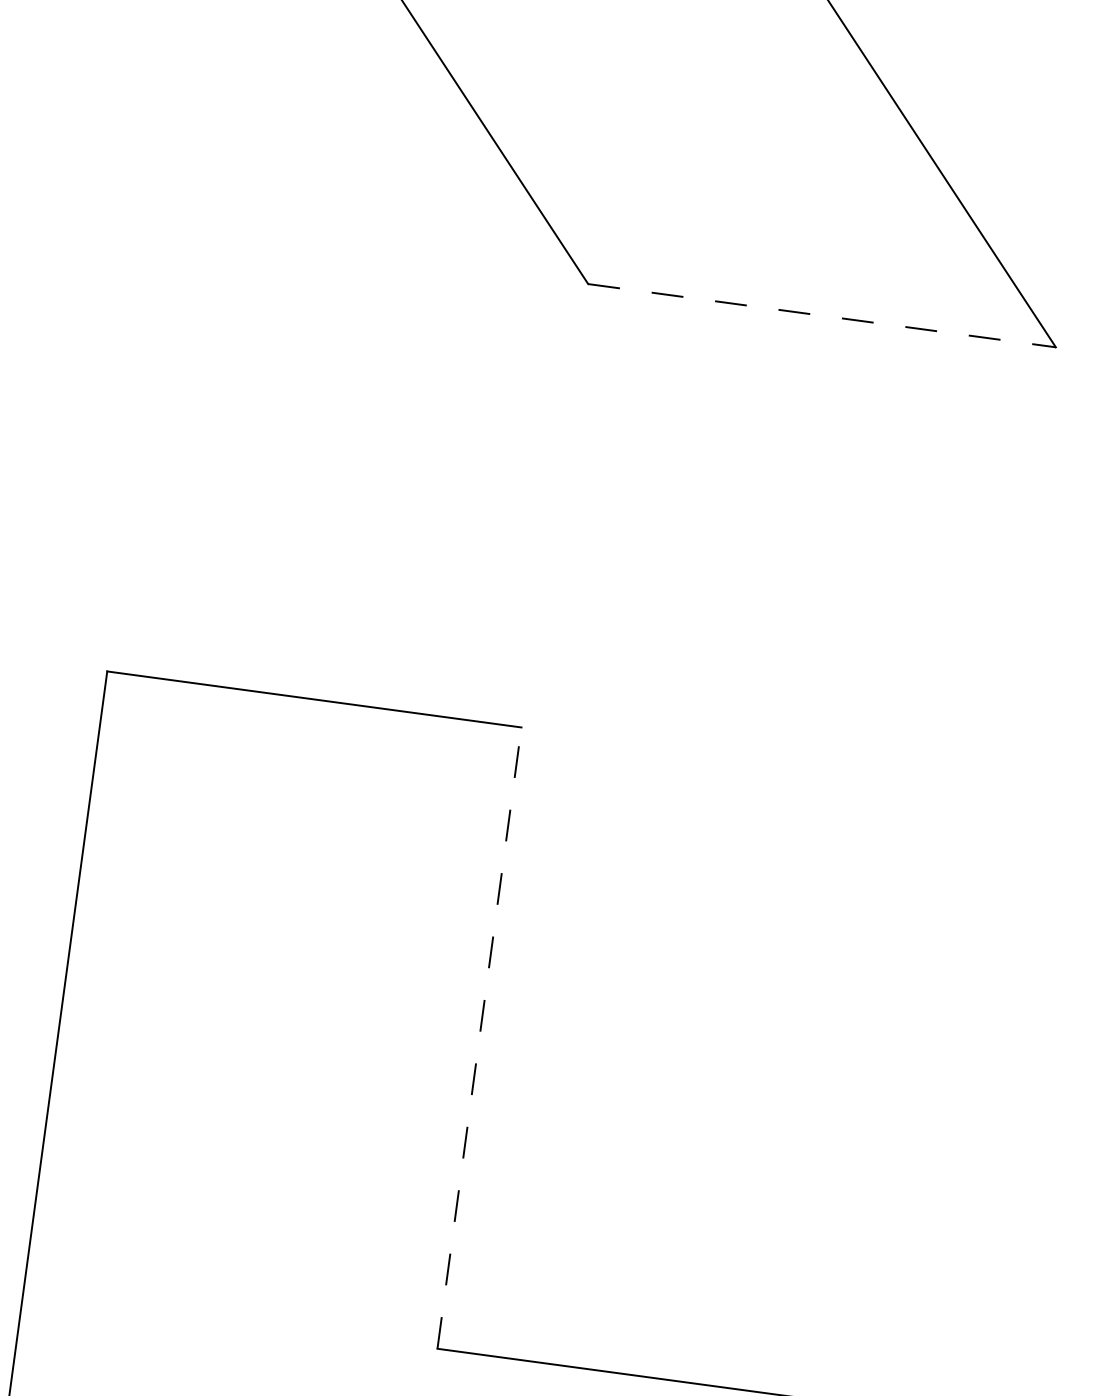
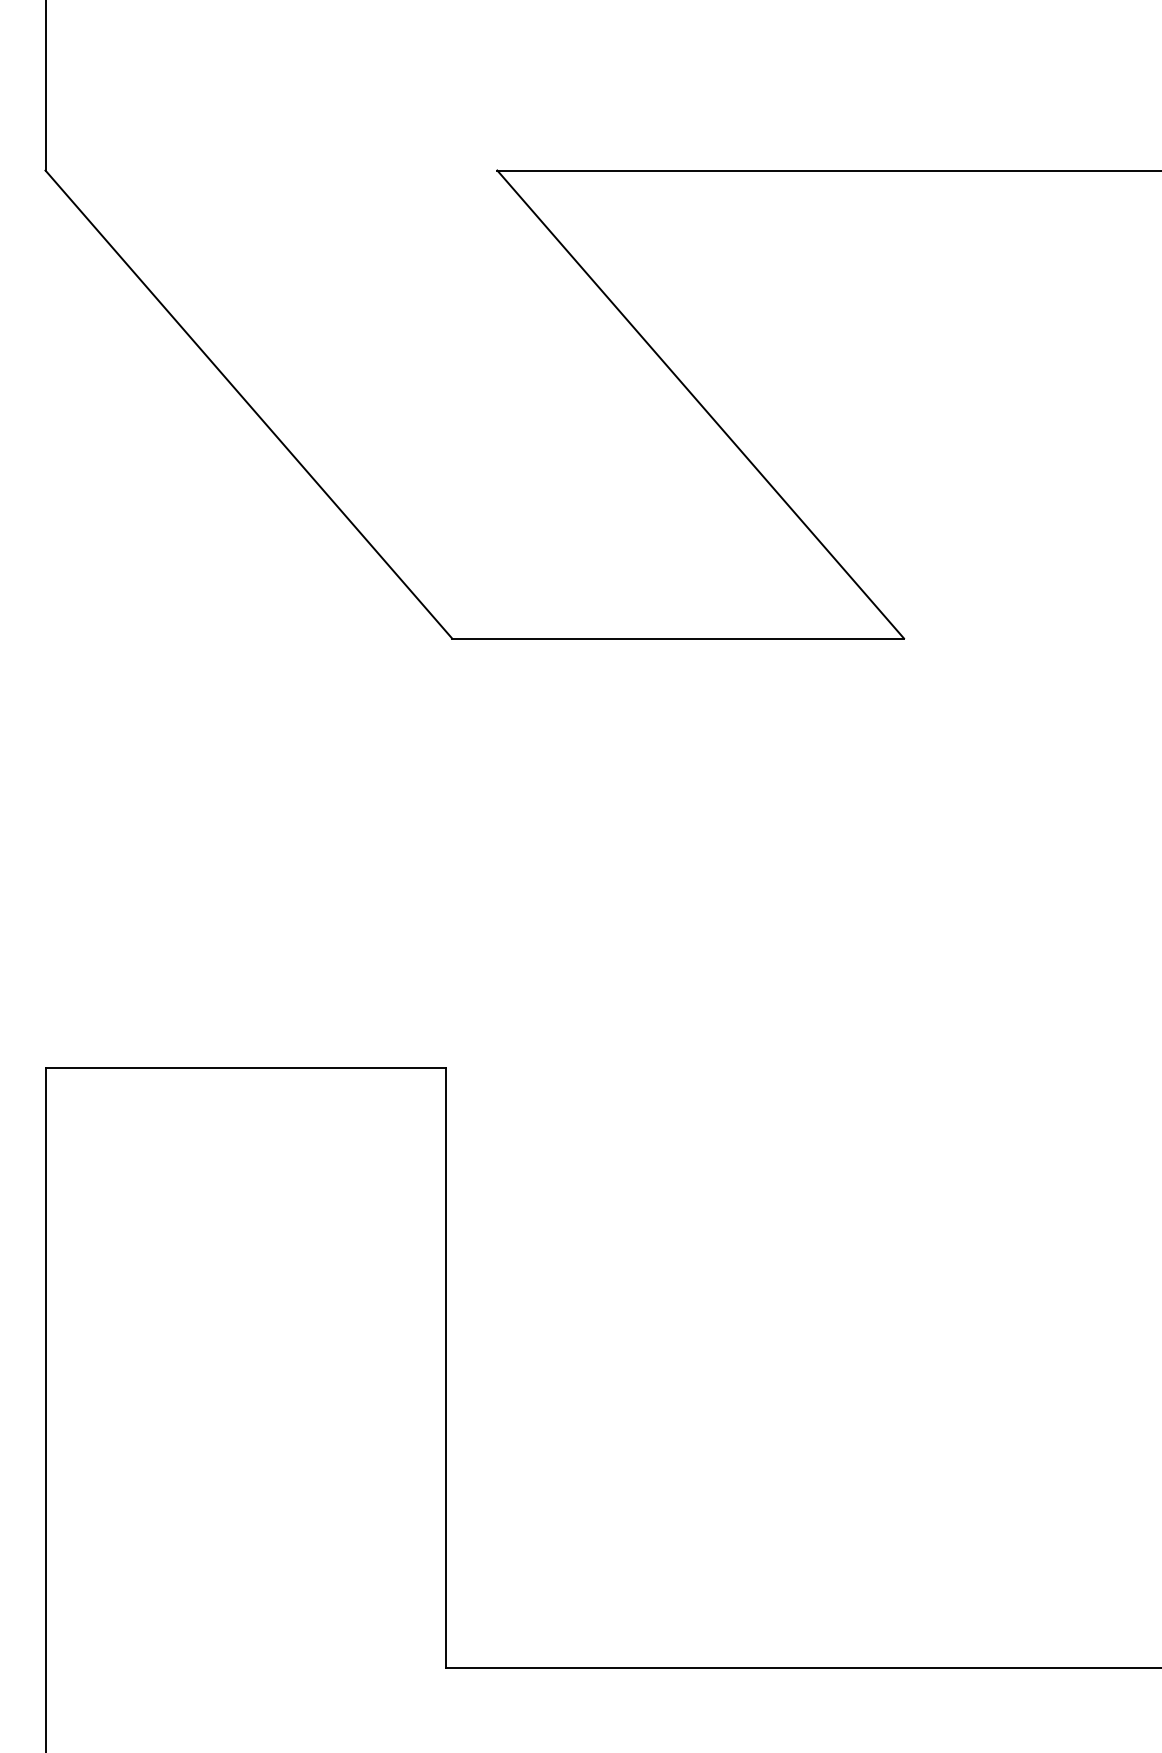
line: (822, 315) -> (678, 638), dashed -> solid
line: (479, 1037) -> (445, 1367), dashed -> solid

